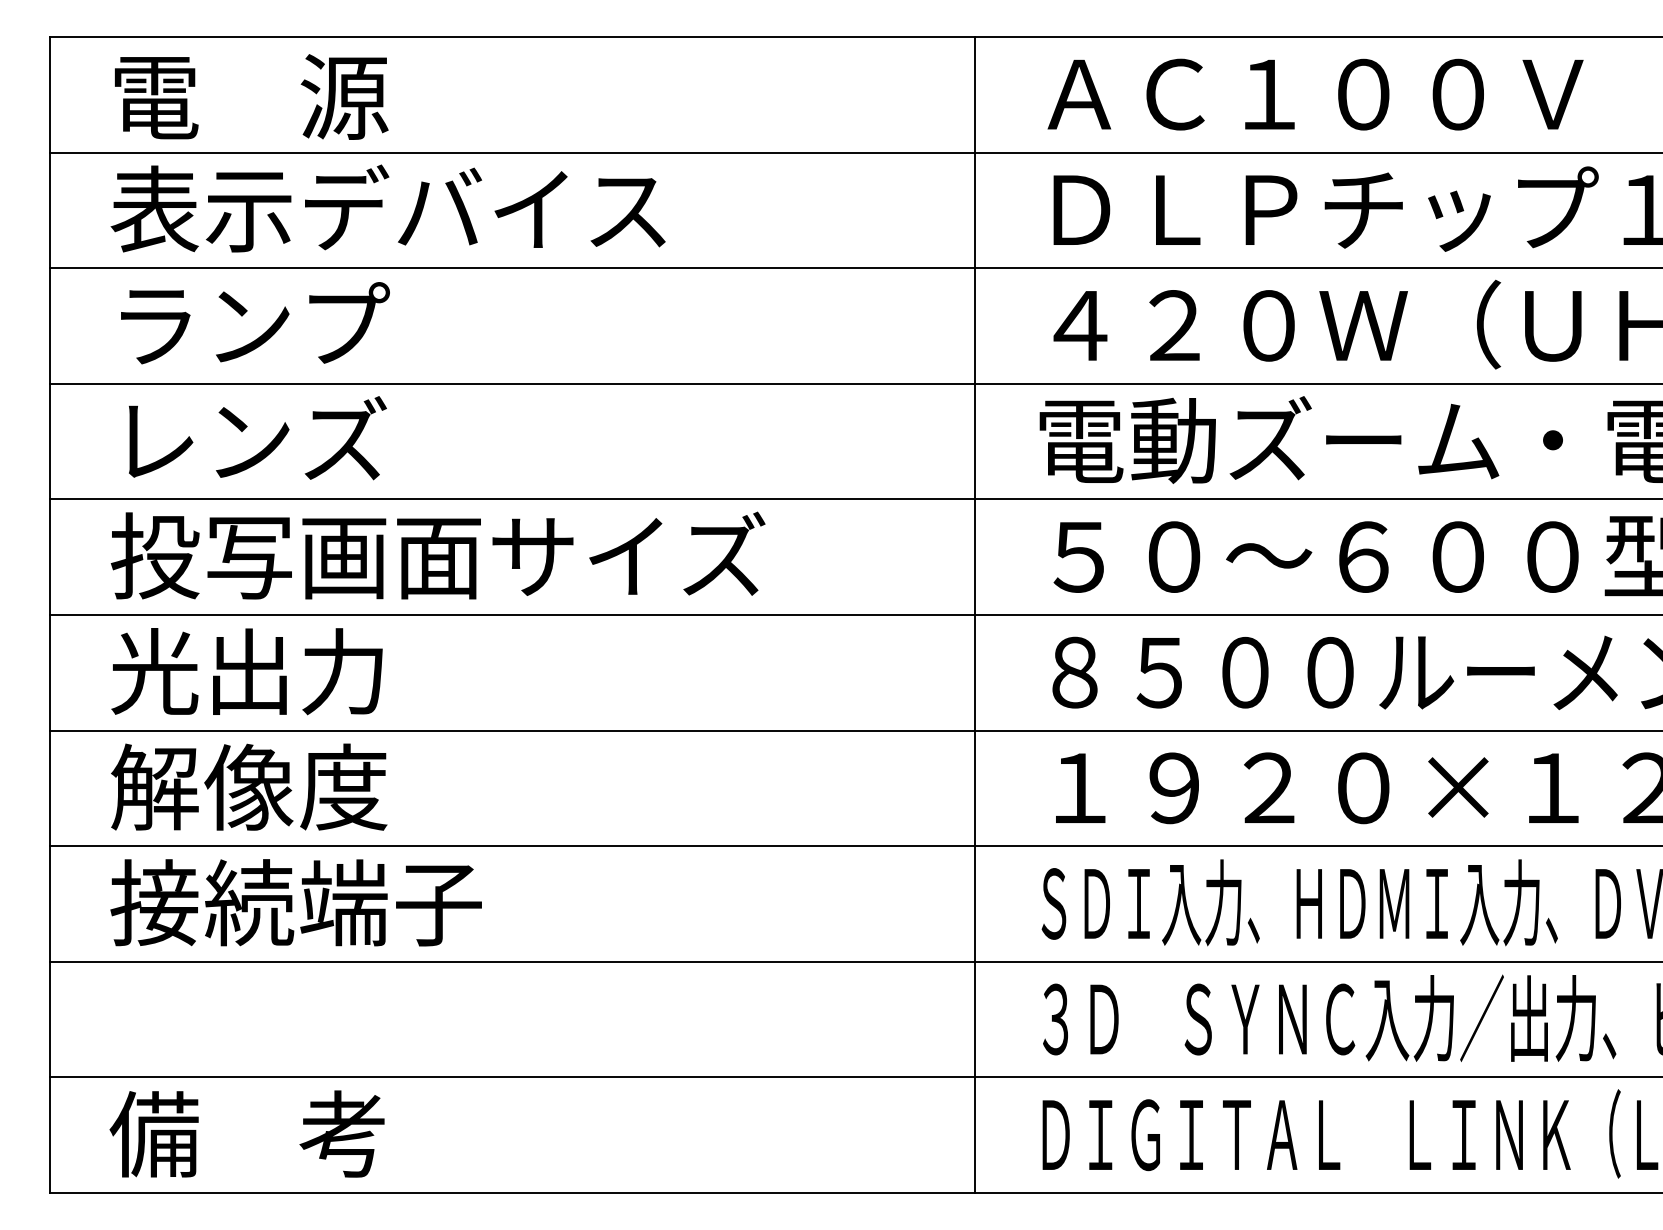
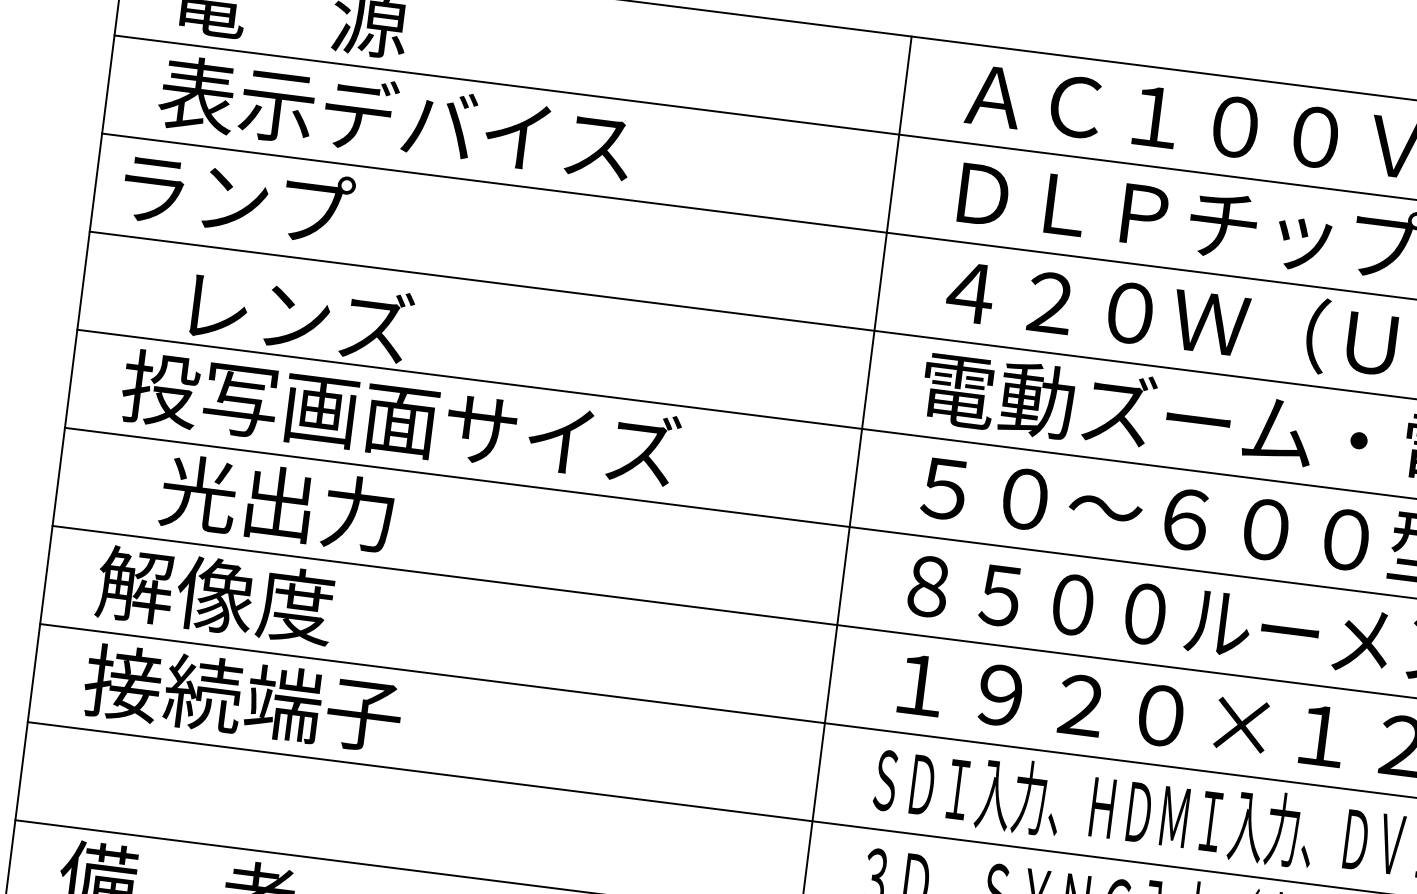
text: (255, 323) -> (238, 198), moved
text: (257, 438) -> (302, 316), moved
text: (246, 671) -> (276, 503), moved

